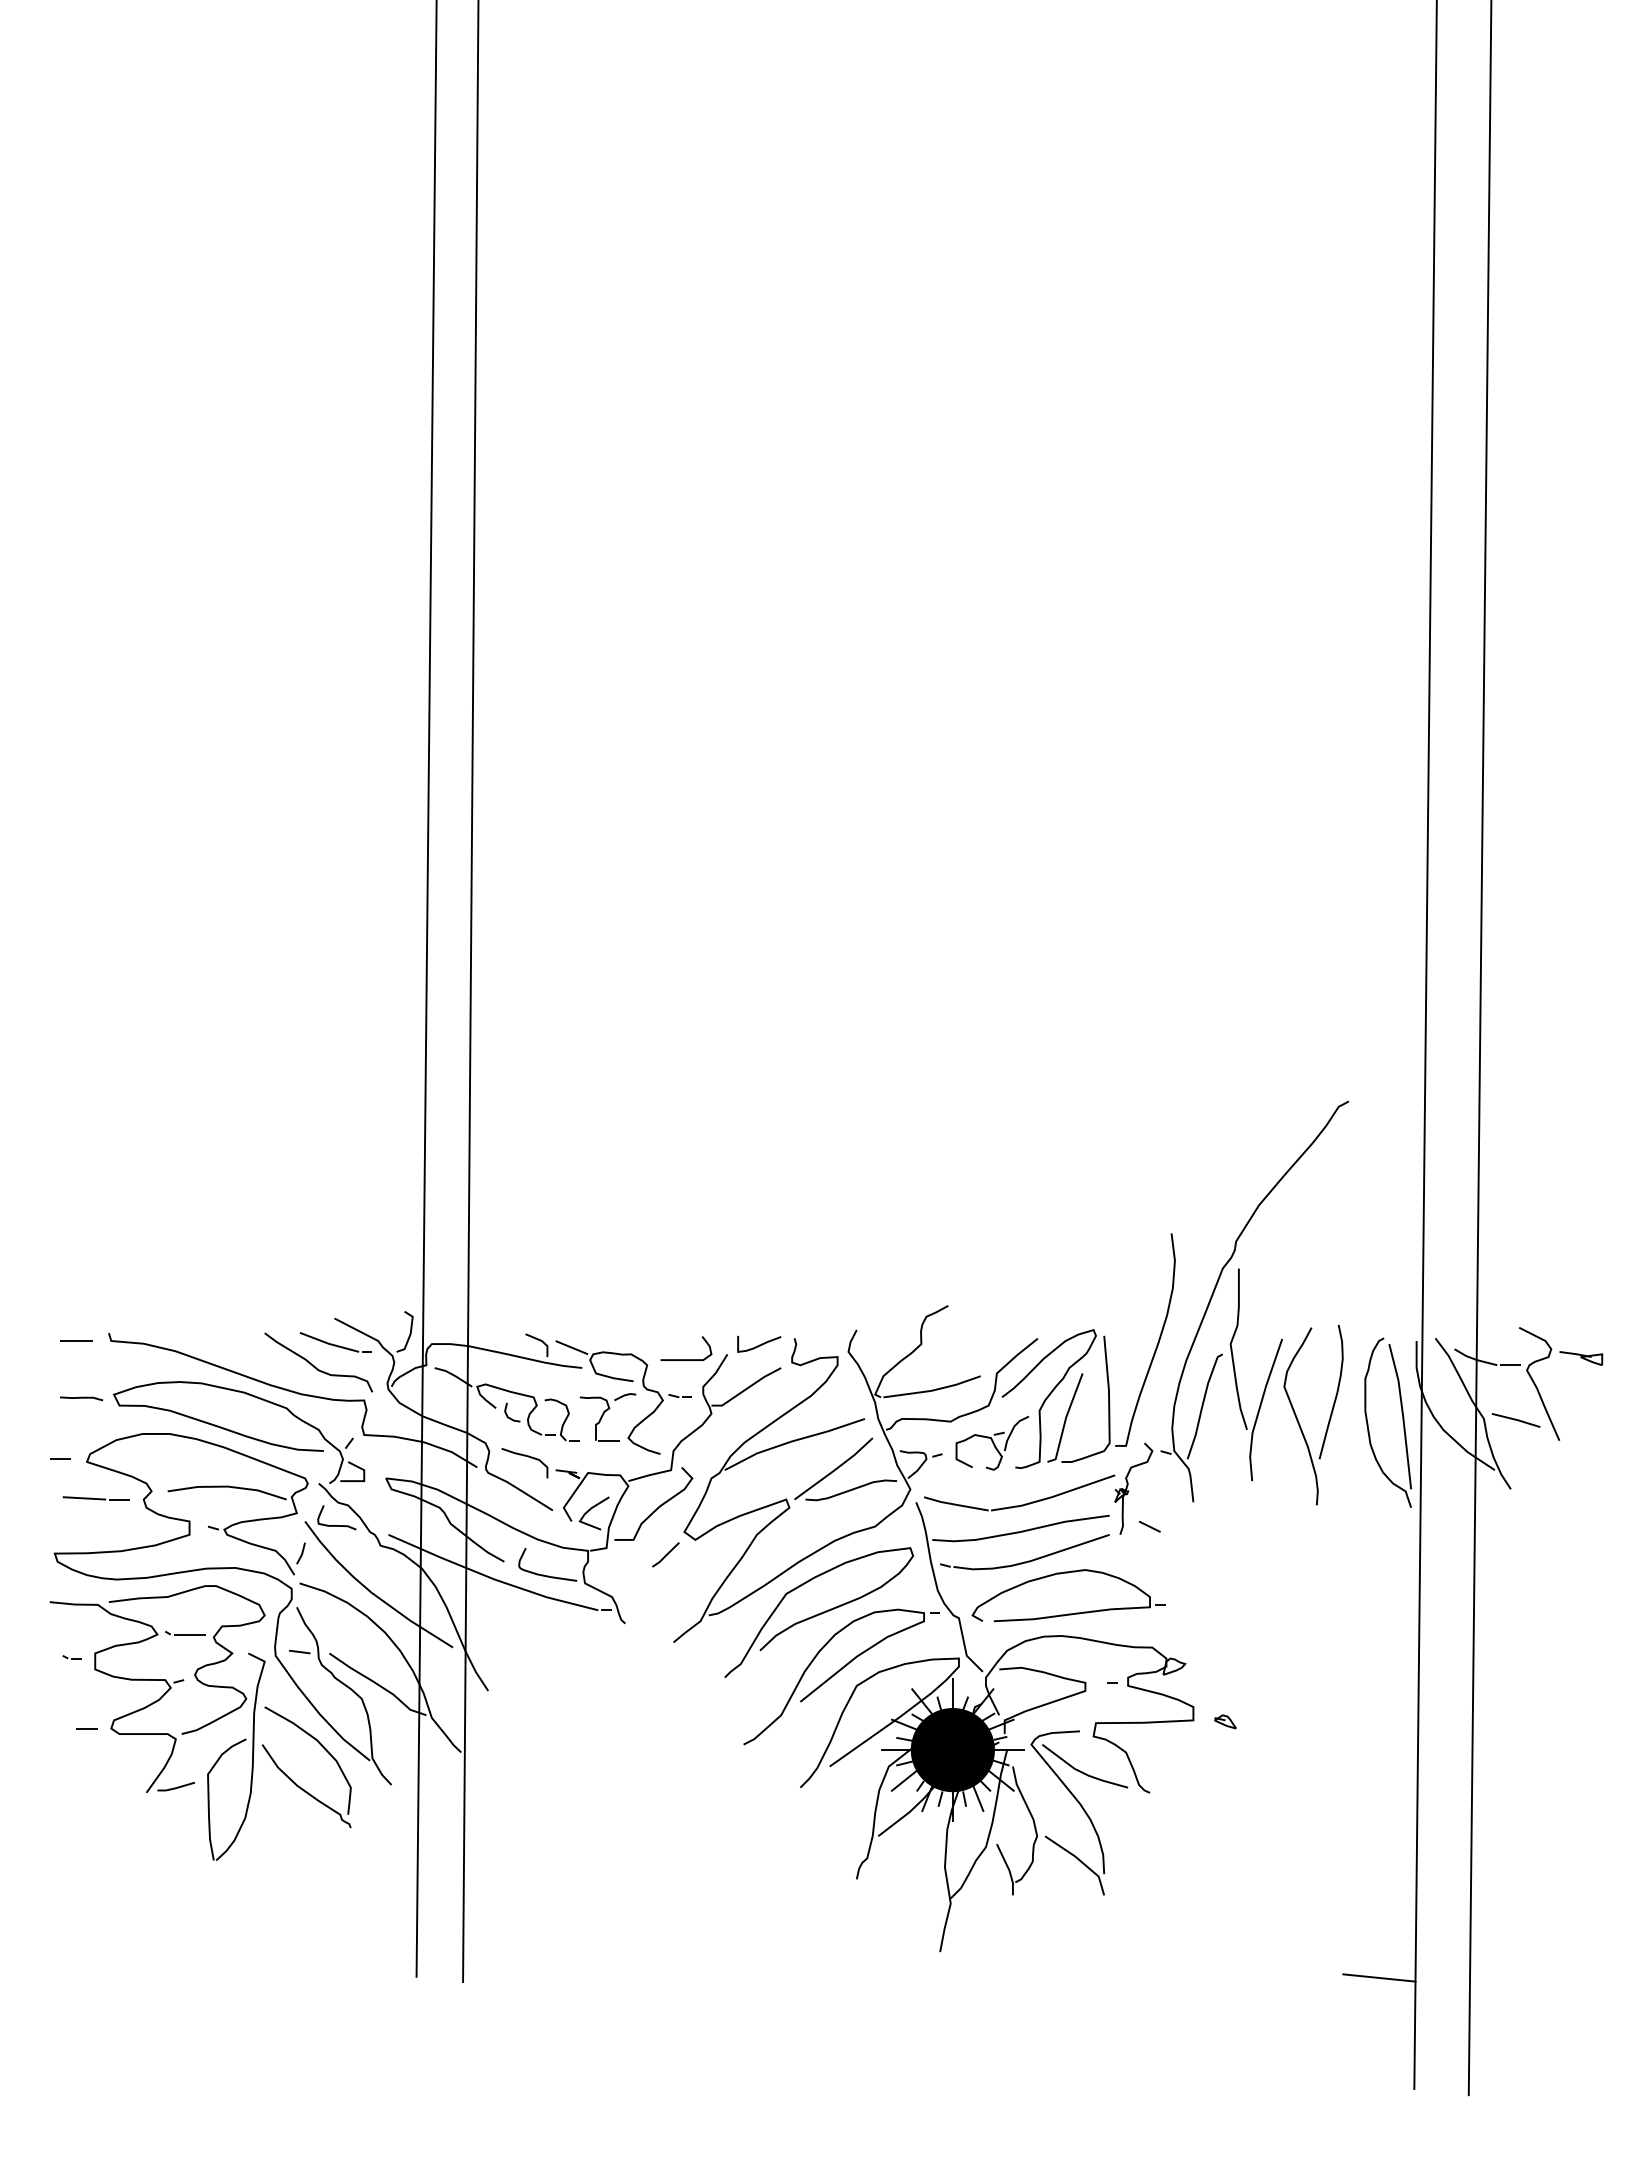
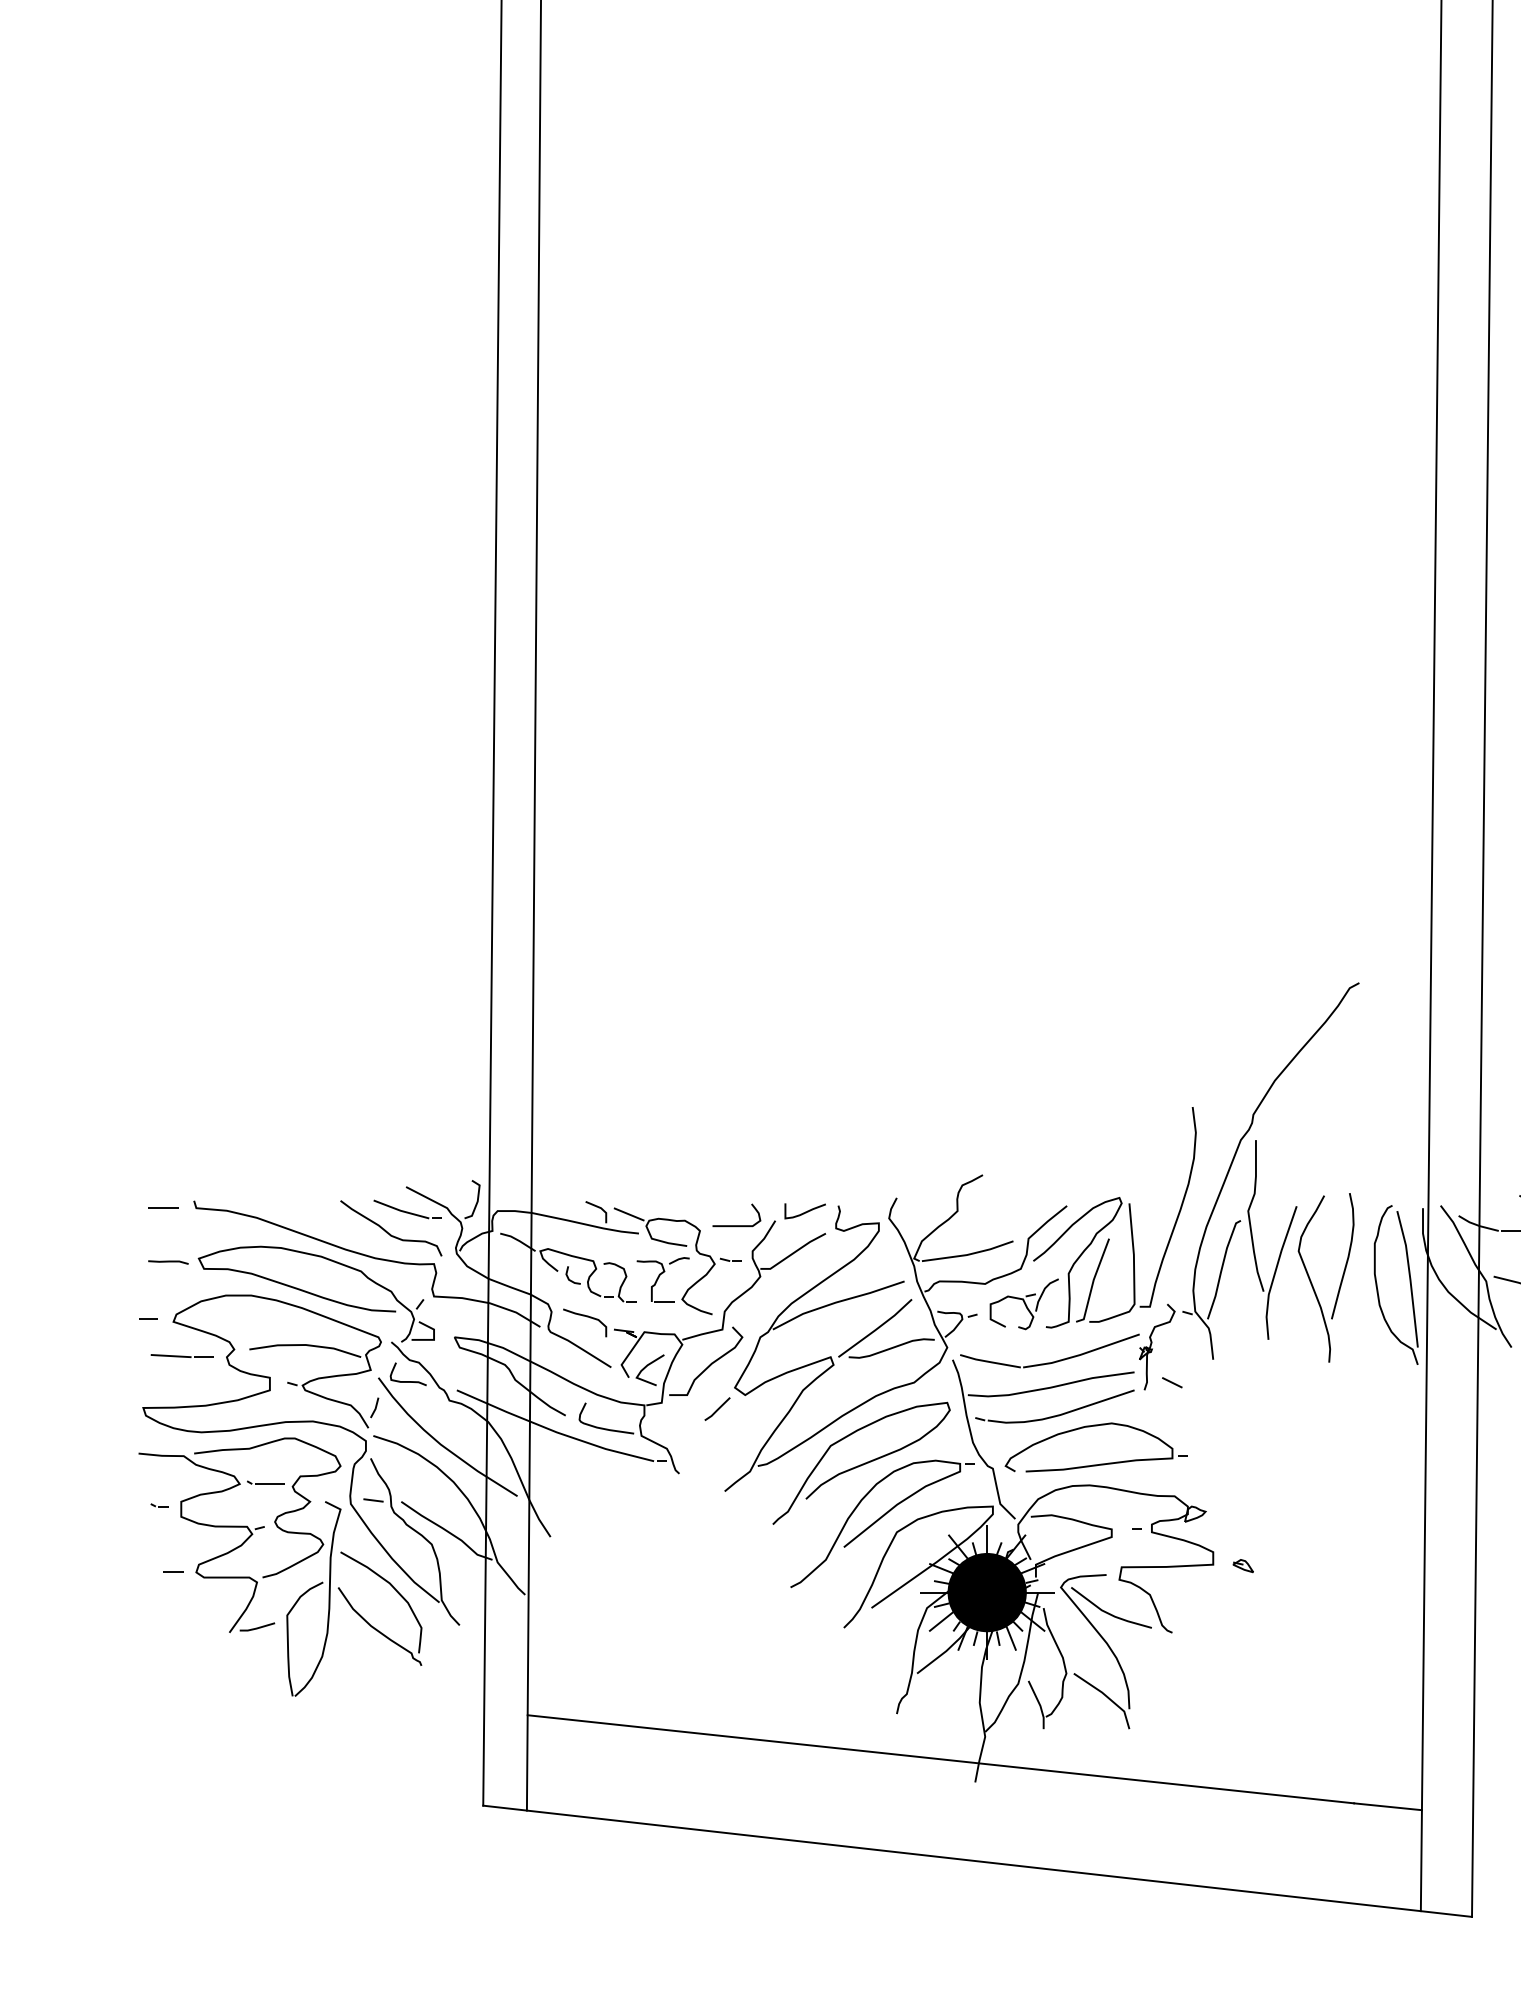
line: (903, 1927) -> (940, 1759), added
line: (942, 2035) -> (977, 1860), added

